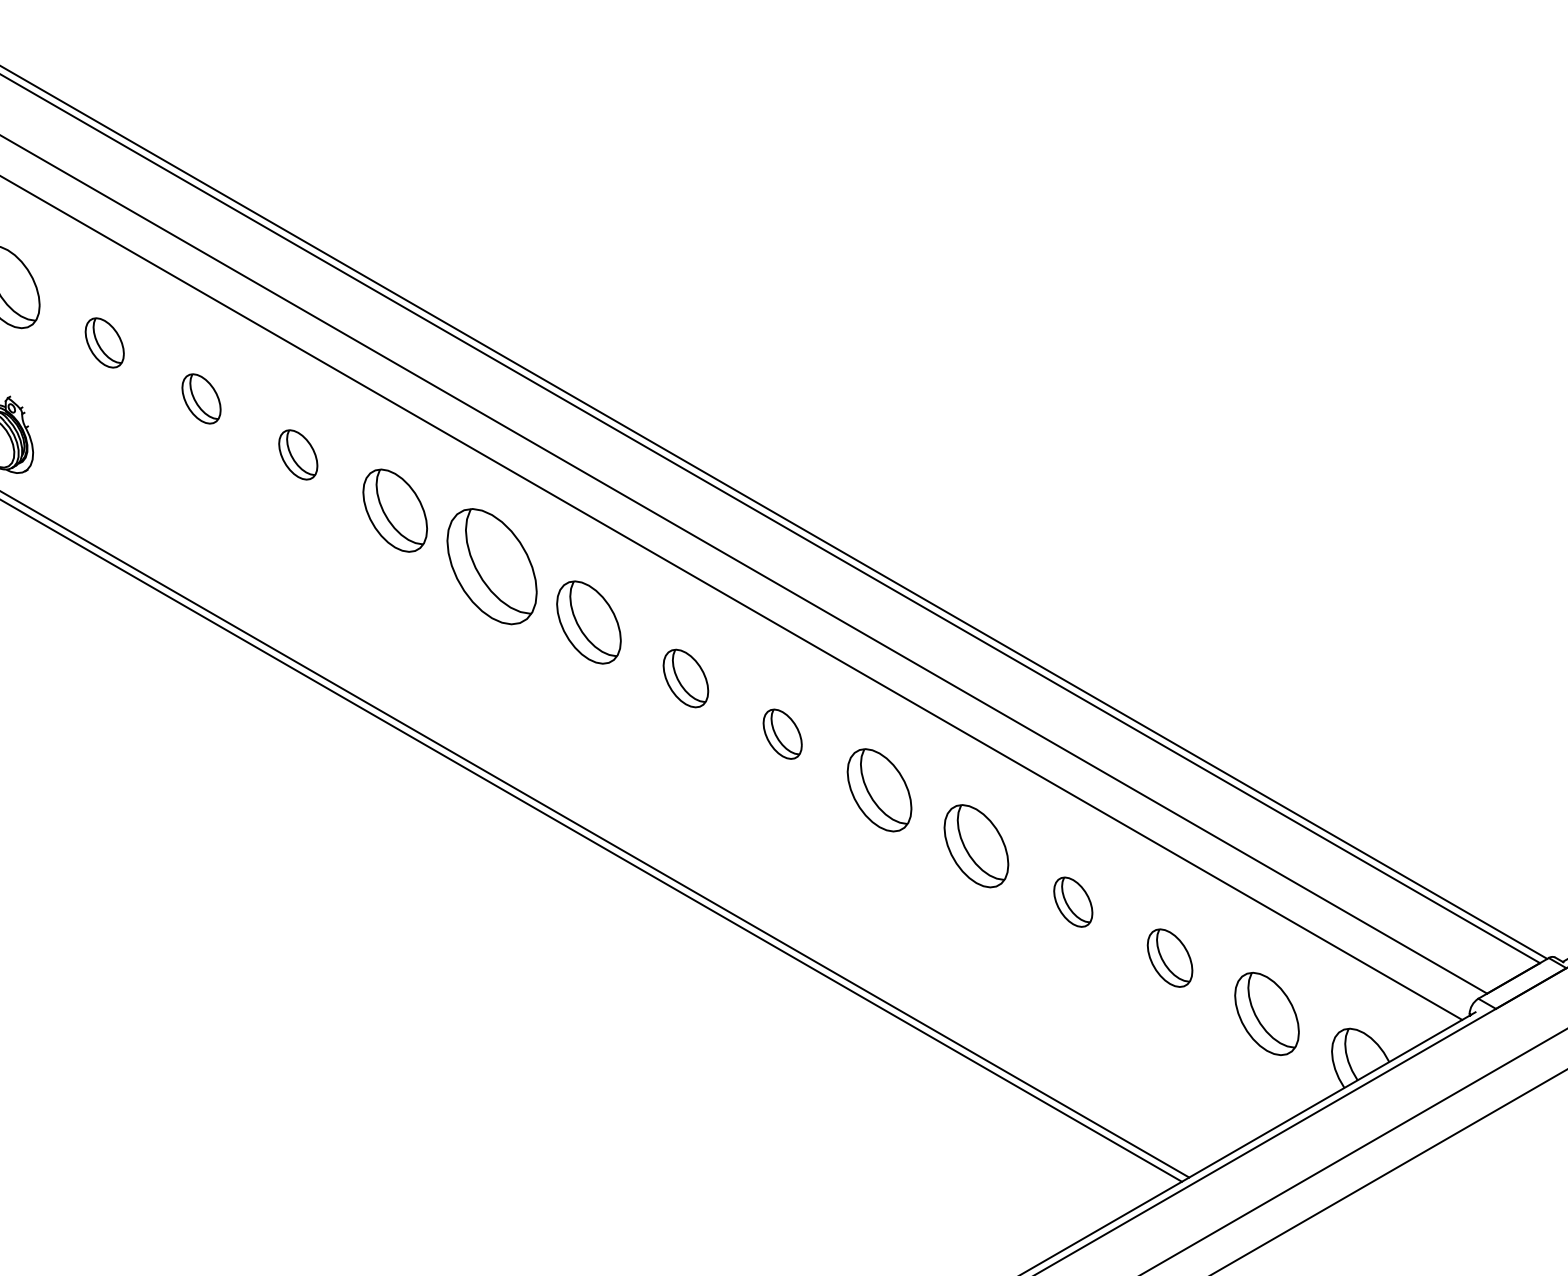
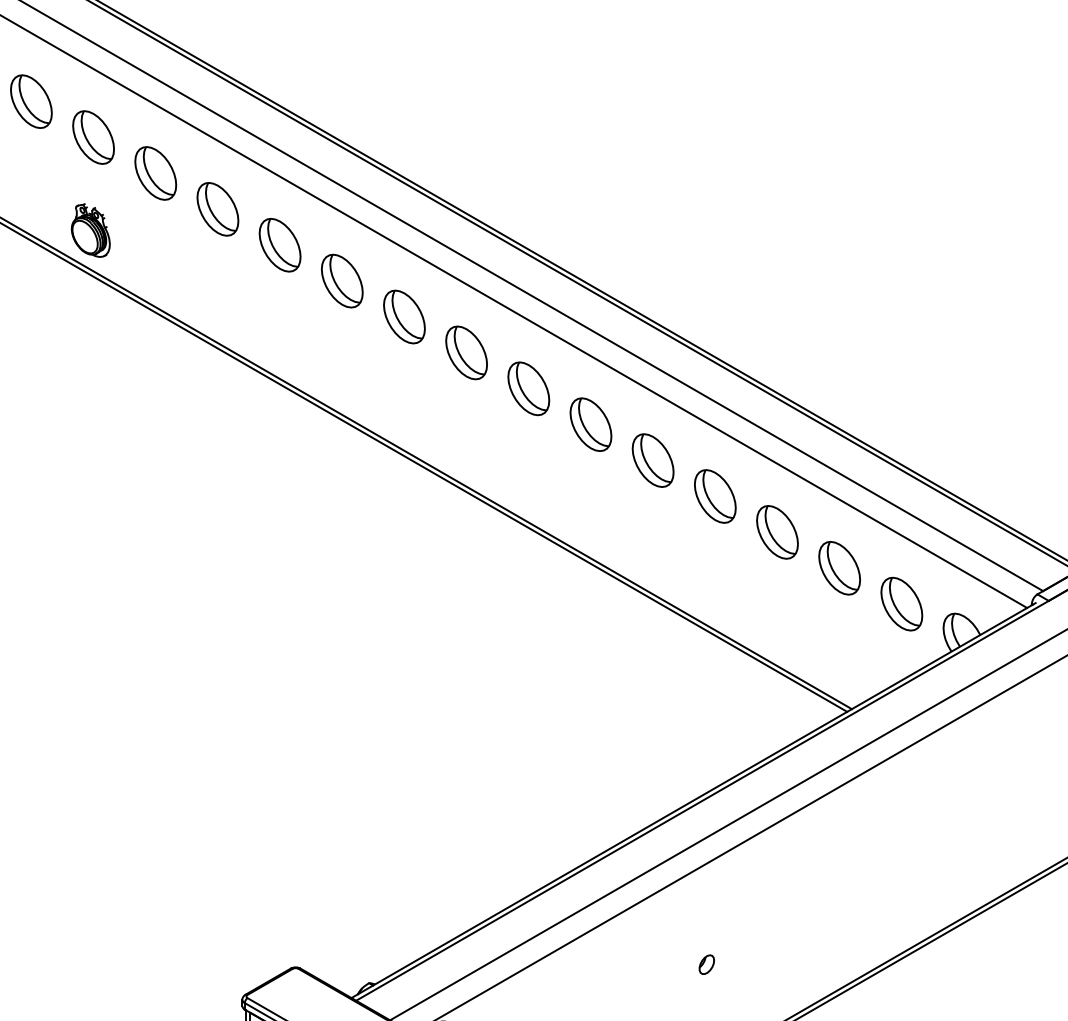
part: (104, 342) -> (155, 173), size x1.67
part: (200, 399) -> (217, 209), size x1.67
part: (297, 455) -> (279, 245), size x1.67
part: (492, 565) -> (404, 316), size x0.71
part: (685, 677) -> (528, 388), size x1.43
part: (781, 734) -> (590, 424), size x1.67
part: (1073, 902) -> (777, 532), size x1.67
part: (1169, 958) -> (839, 568), size x1.43

